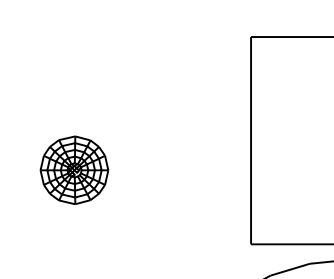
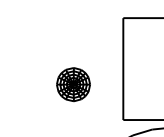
part: (74, 170) -> (73, 84), moved

